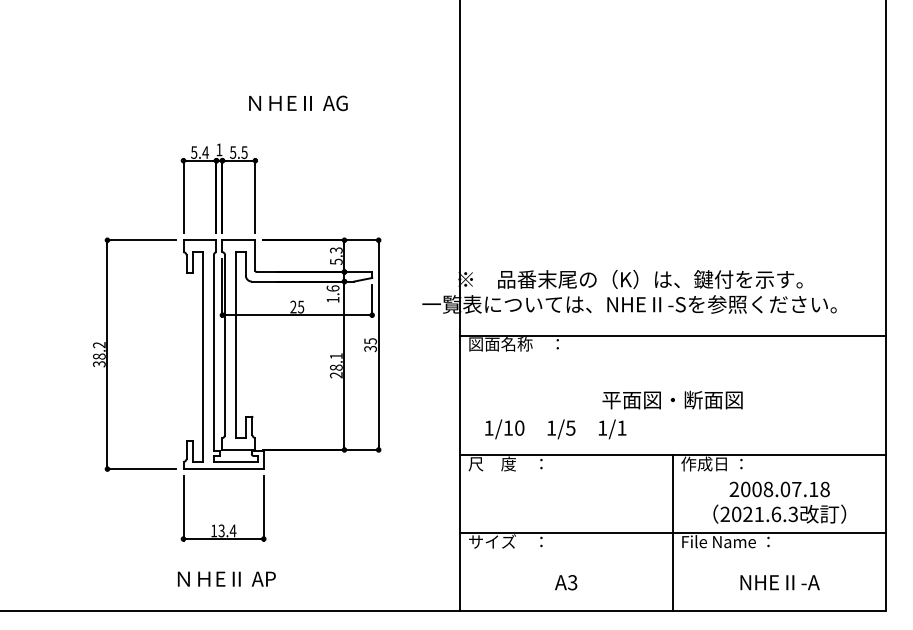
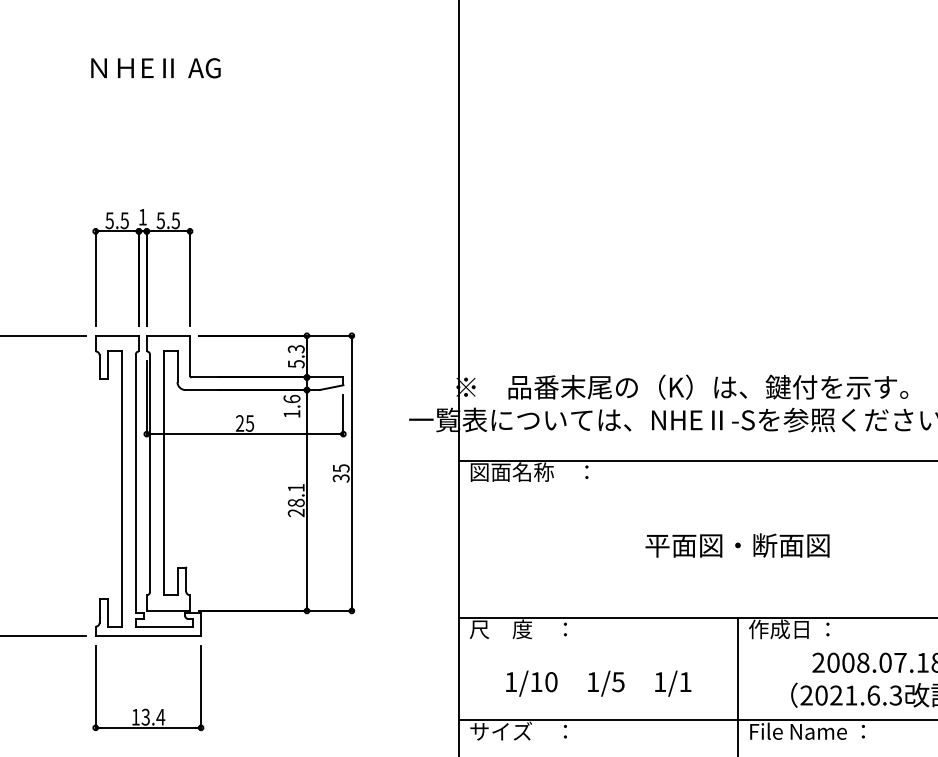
text: (298, 103) -> (156, 68), moved
text: (205, 152) -> (124, 220), 5.4 -> 5.5
text: (555, 429) -> (598, 683), moved

